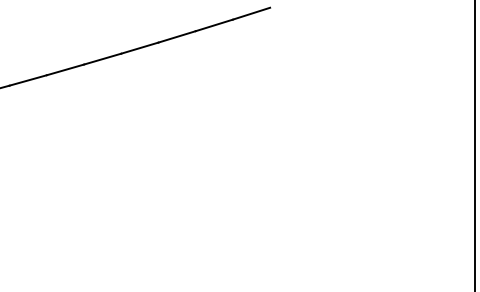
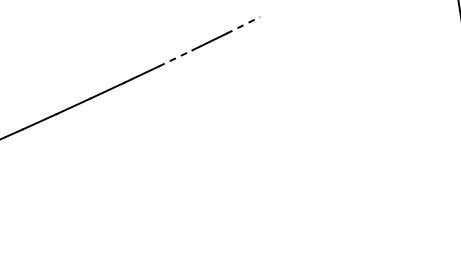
line: (251, 13) -> (243, 25), solid -> dashed
line: (177, 36) -> (175, 58), solid -> dashed

